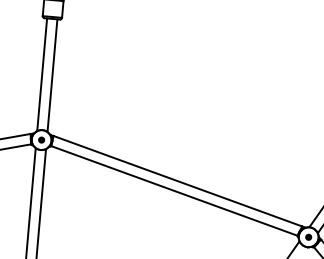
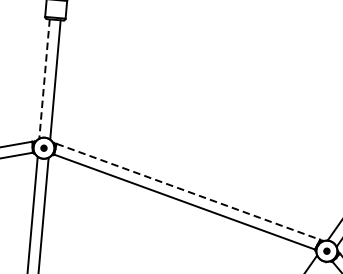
line: (42, 74) -> (44, 78), solid -> dashed
line: (178, 181) -> (188, 192), solid -> dashed

